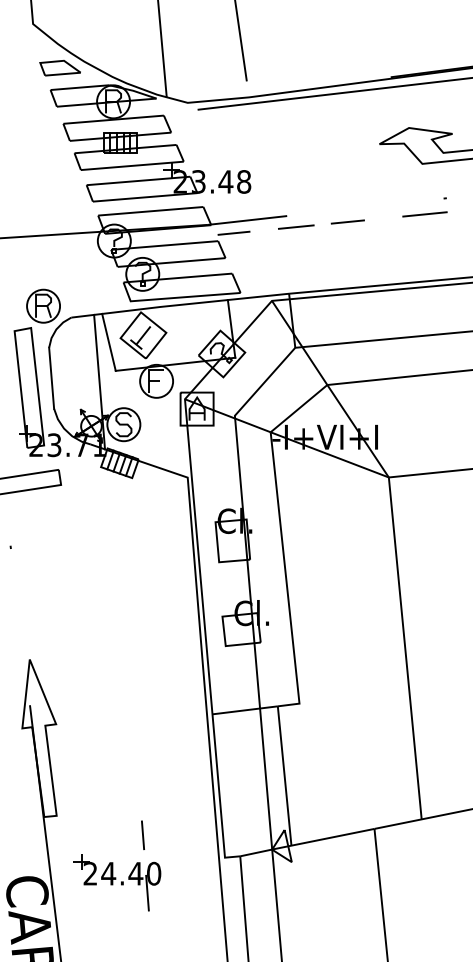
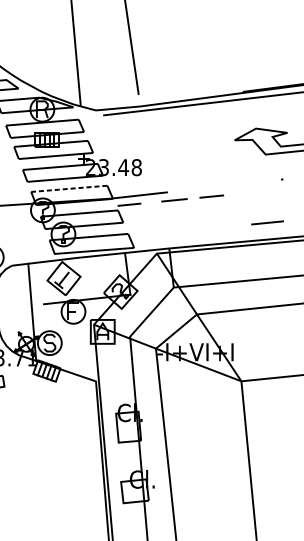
line: (150, 211) -> (69, 188), solid -> dashed
line: (424, 214) -> (267, 222), moved
line: (108, 341) -> (38, 283), removed

